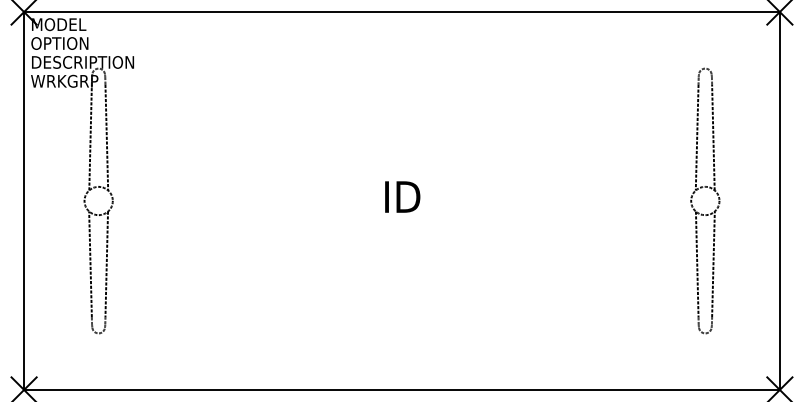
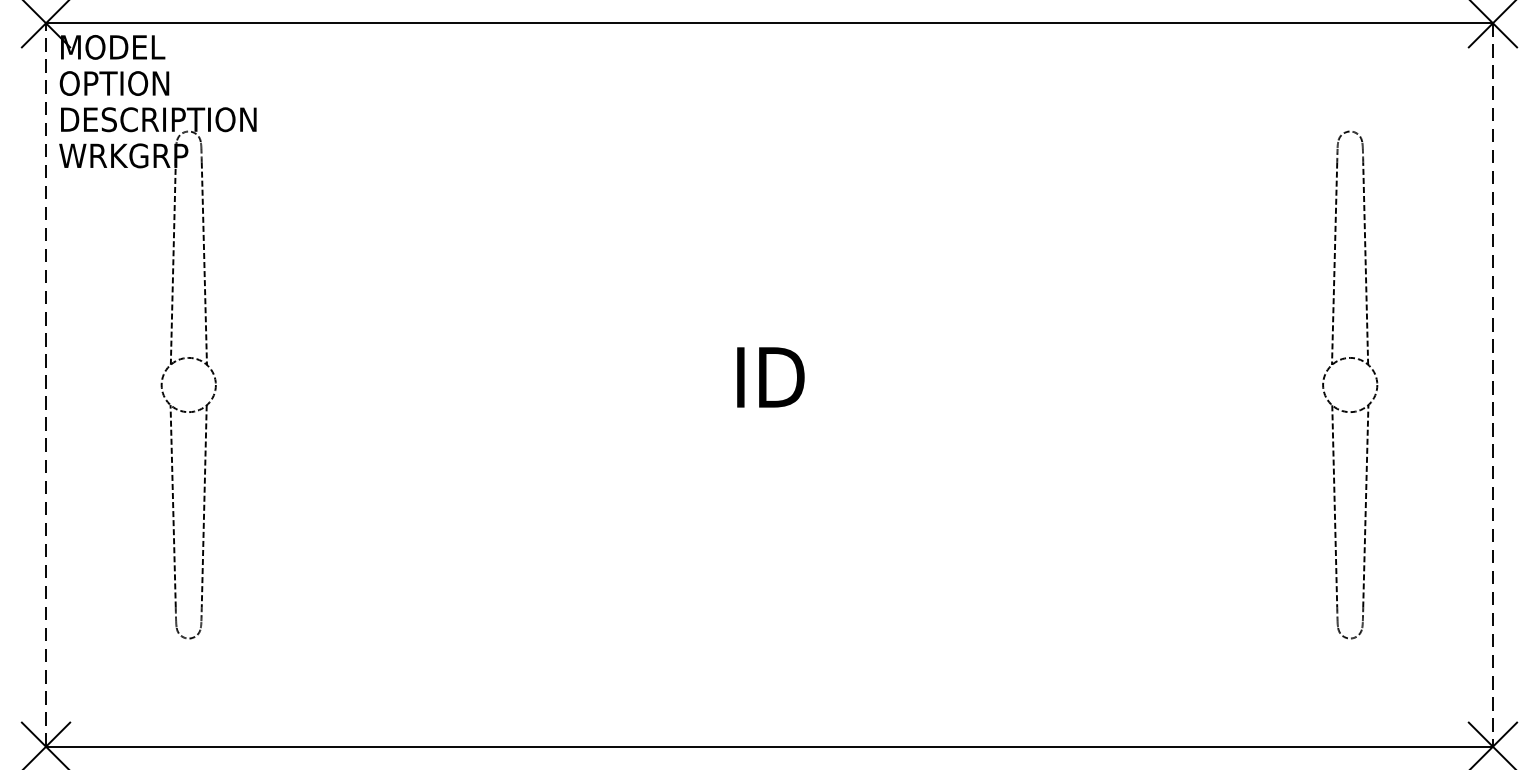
line: (24, 201) -> (46, 385), solid -> dashed
line: (779, 201) -> (1492, 385), solid -> dashed

